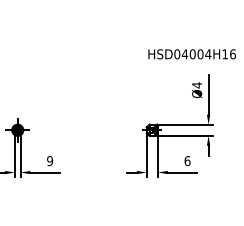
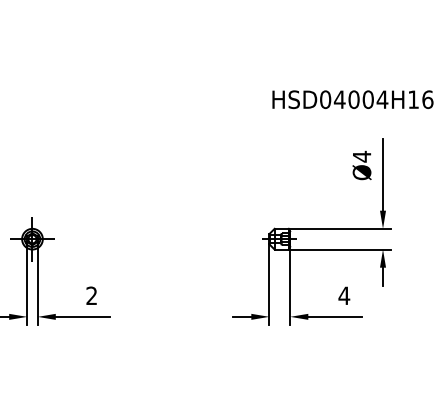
text: (49, 161) -> (90, 296), 9 -> 2
text: (187, 161) -> (344, 296), 6 -> 4

